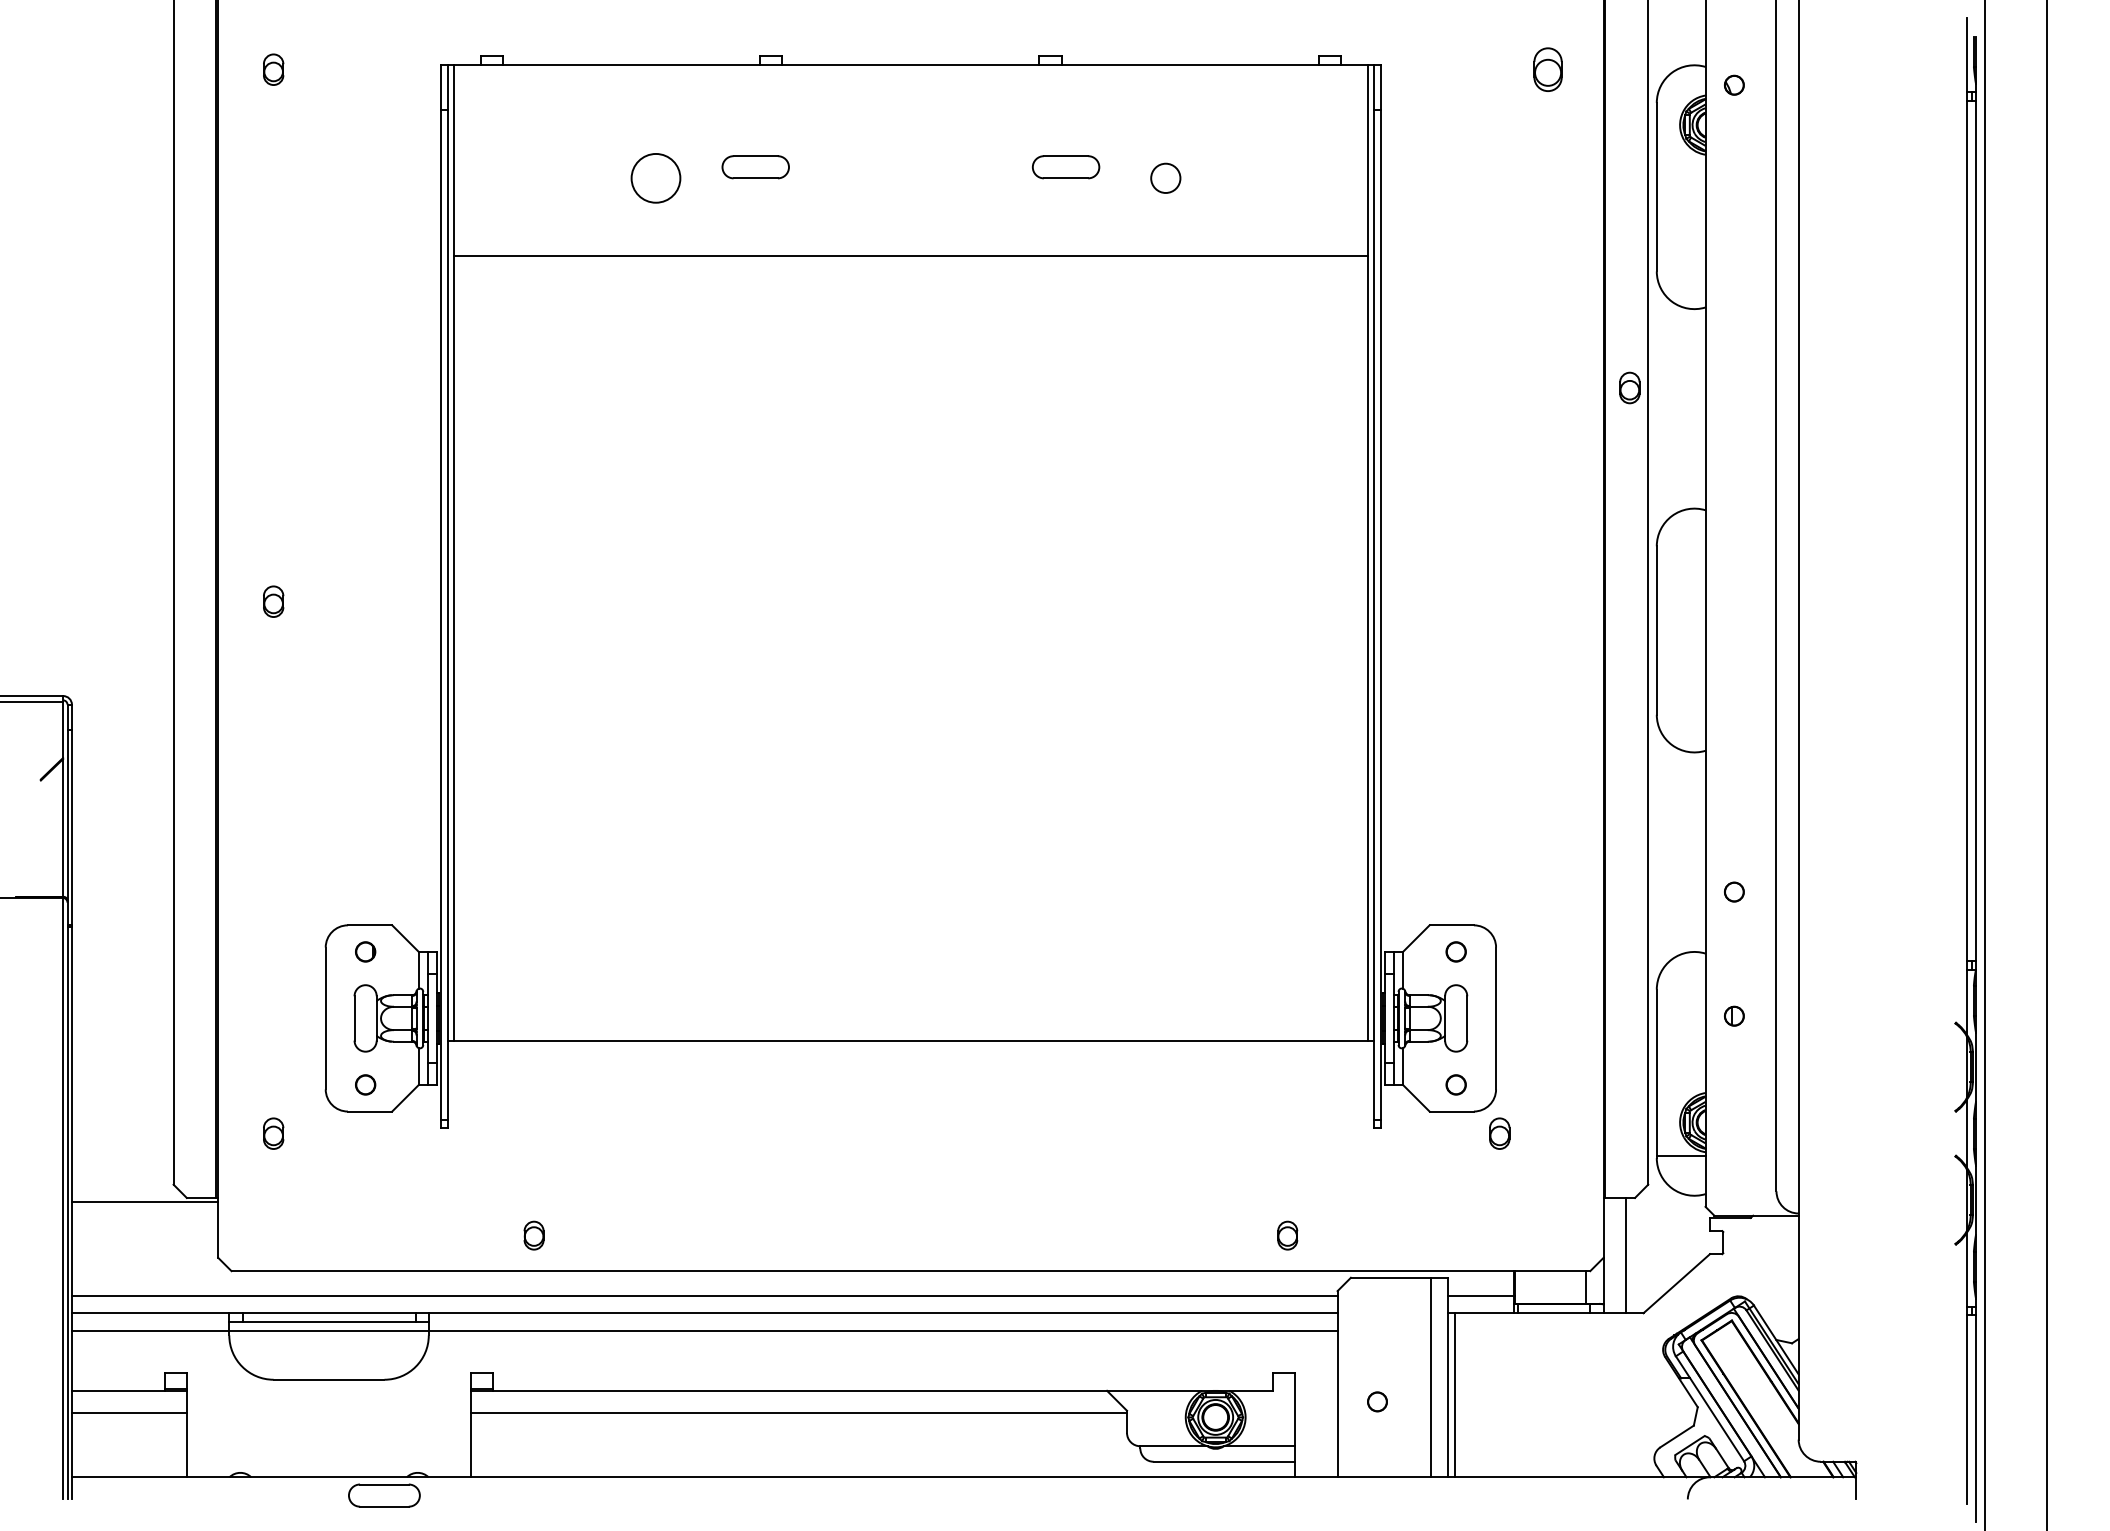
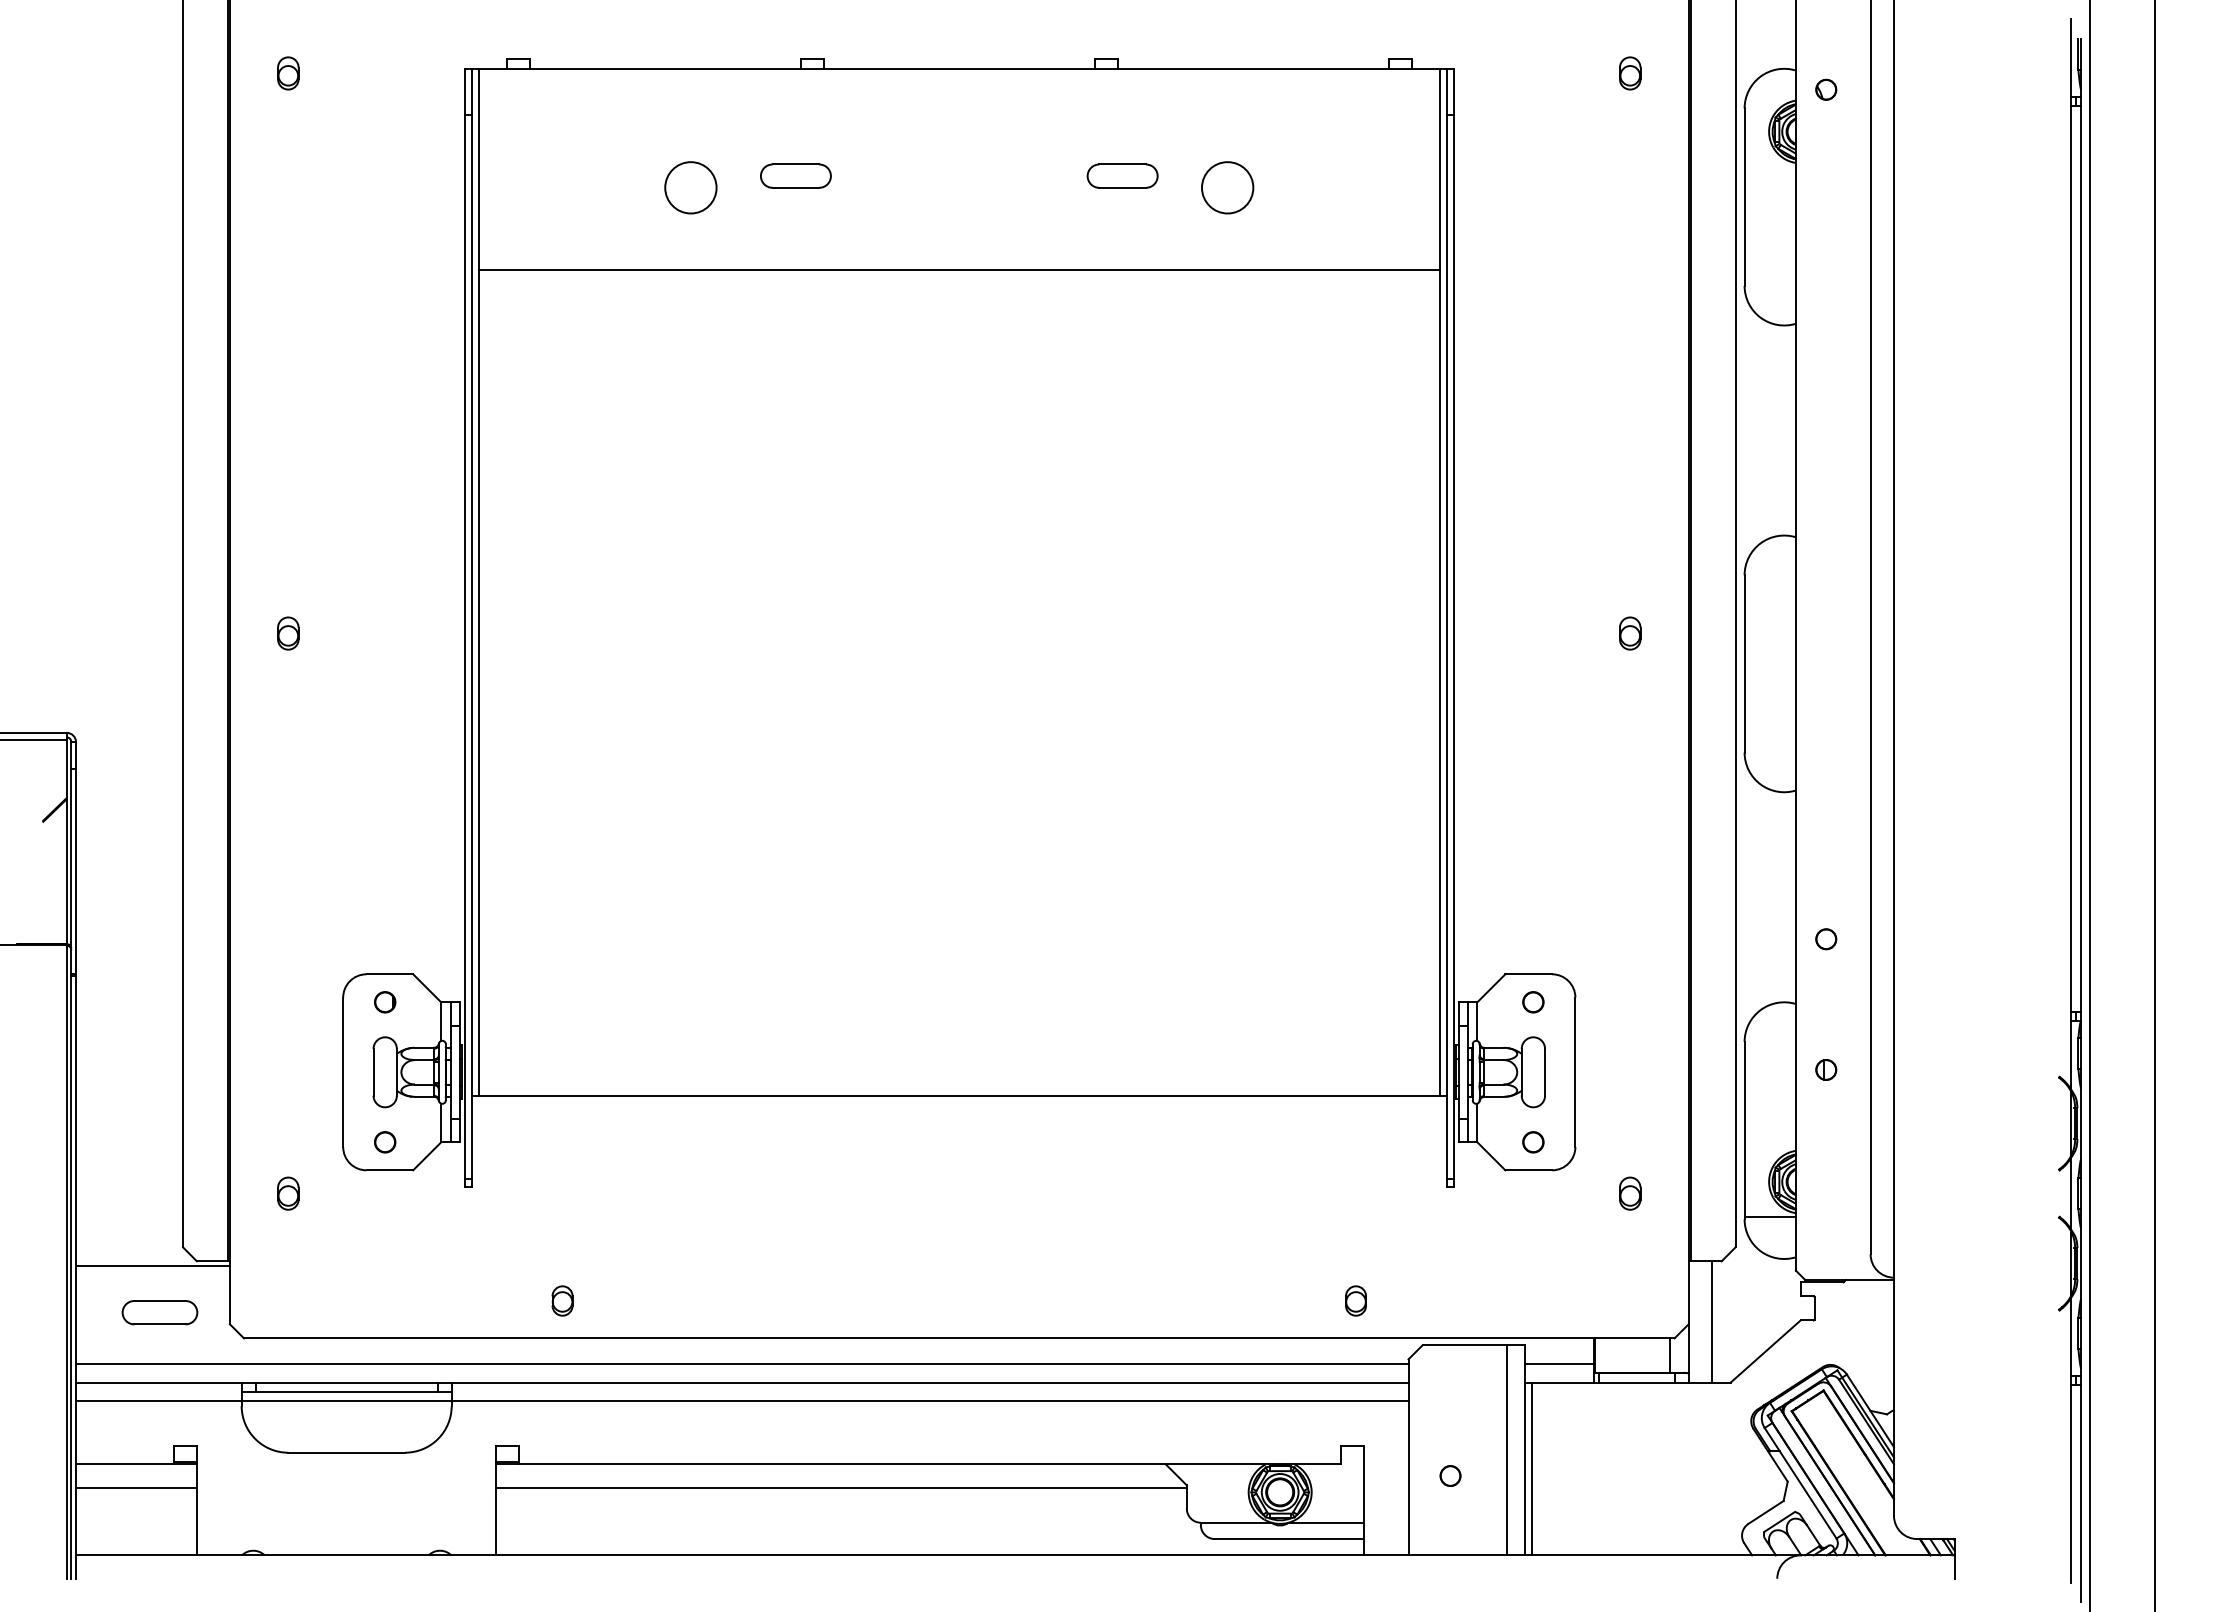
part: (1548, 69) -> (1630, 73), size x0.71
circle: (1165, 178) -> (1227, 187), size x1.67
part: (1630, 387) -> (1630, 633), moved
part: (1499, 1133) -> (1630, 1193), moved
part: (383, 1495) -> (159, 1312), moved

